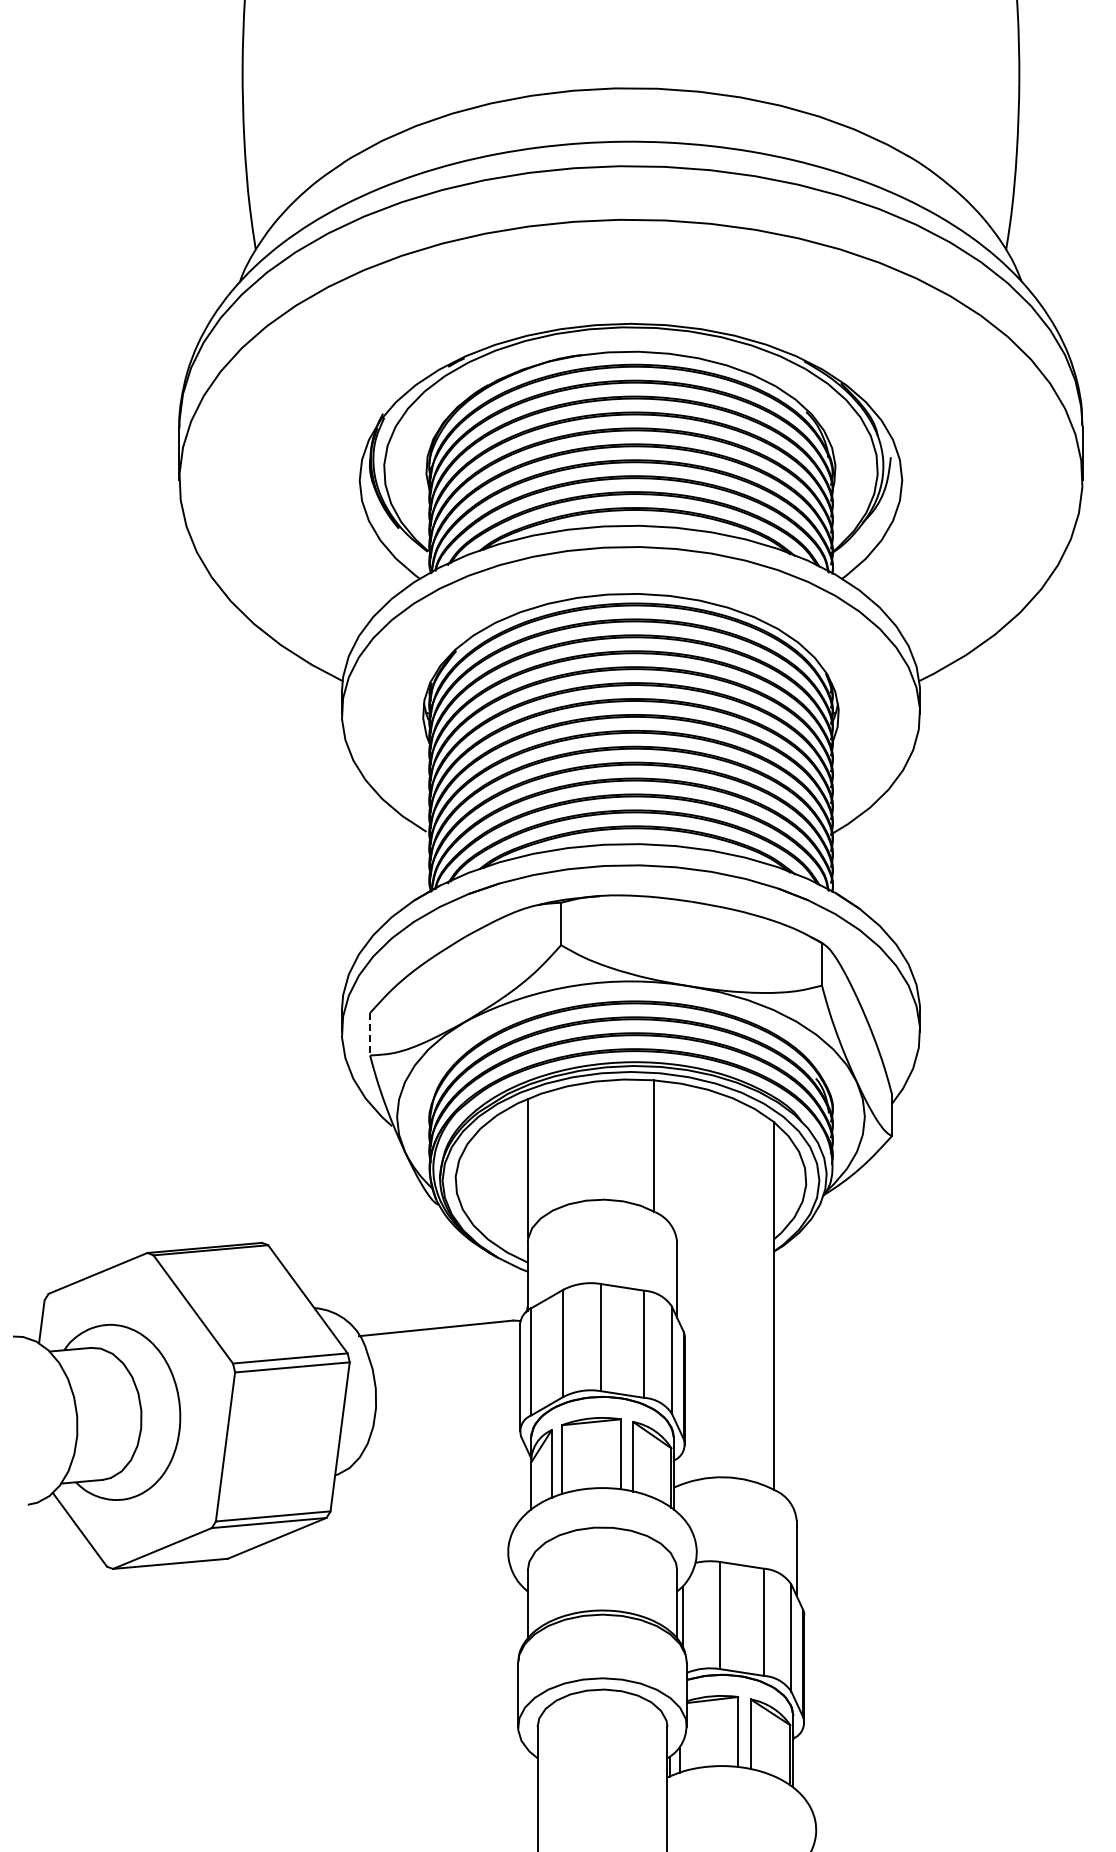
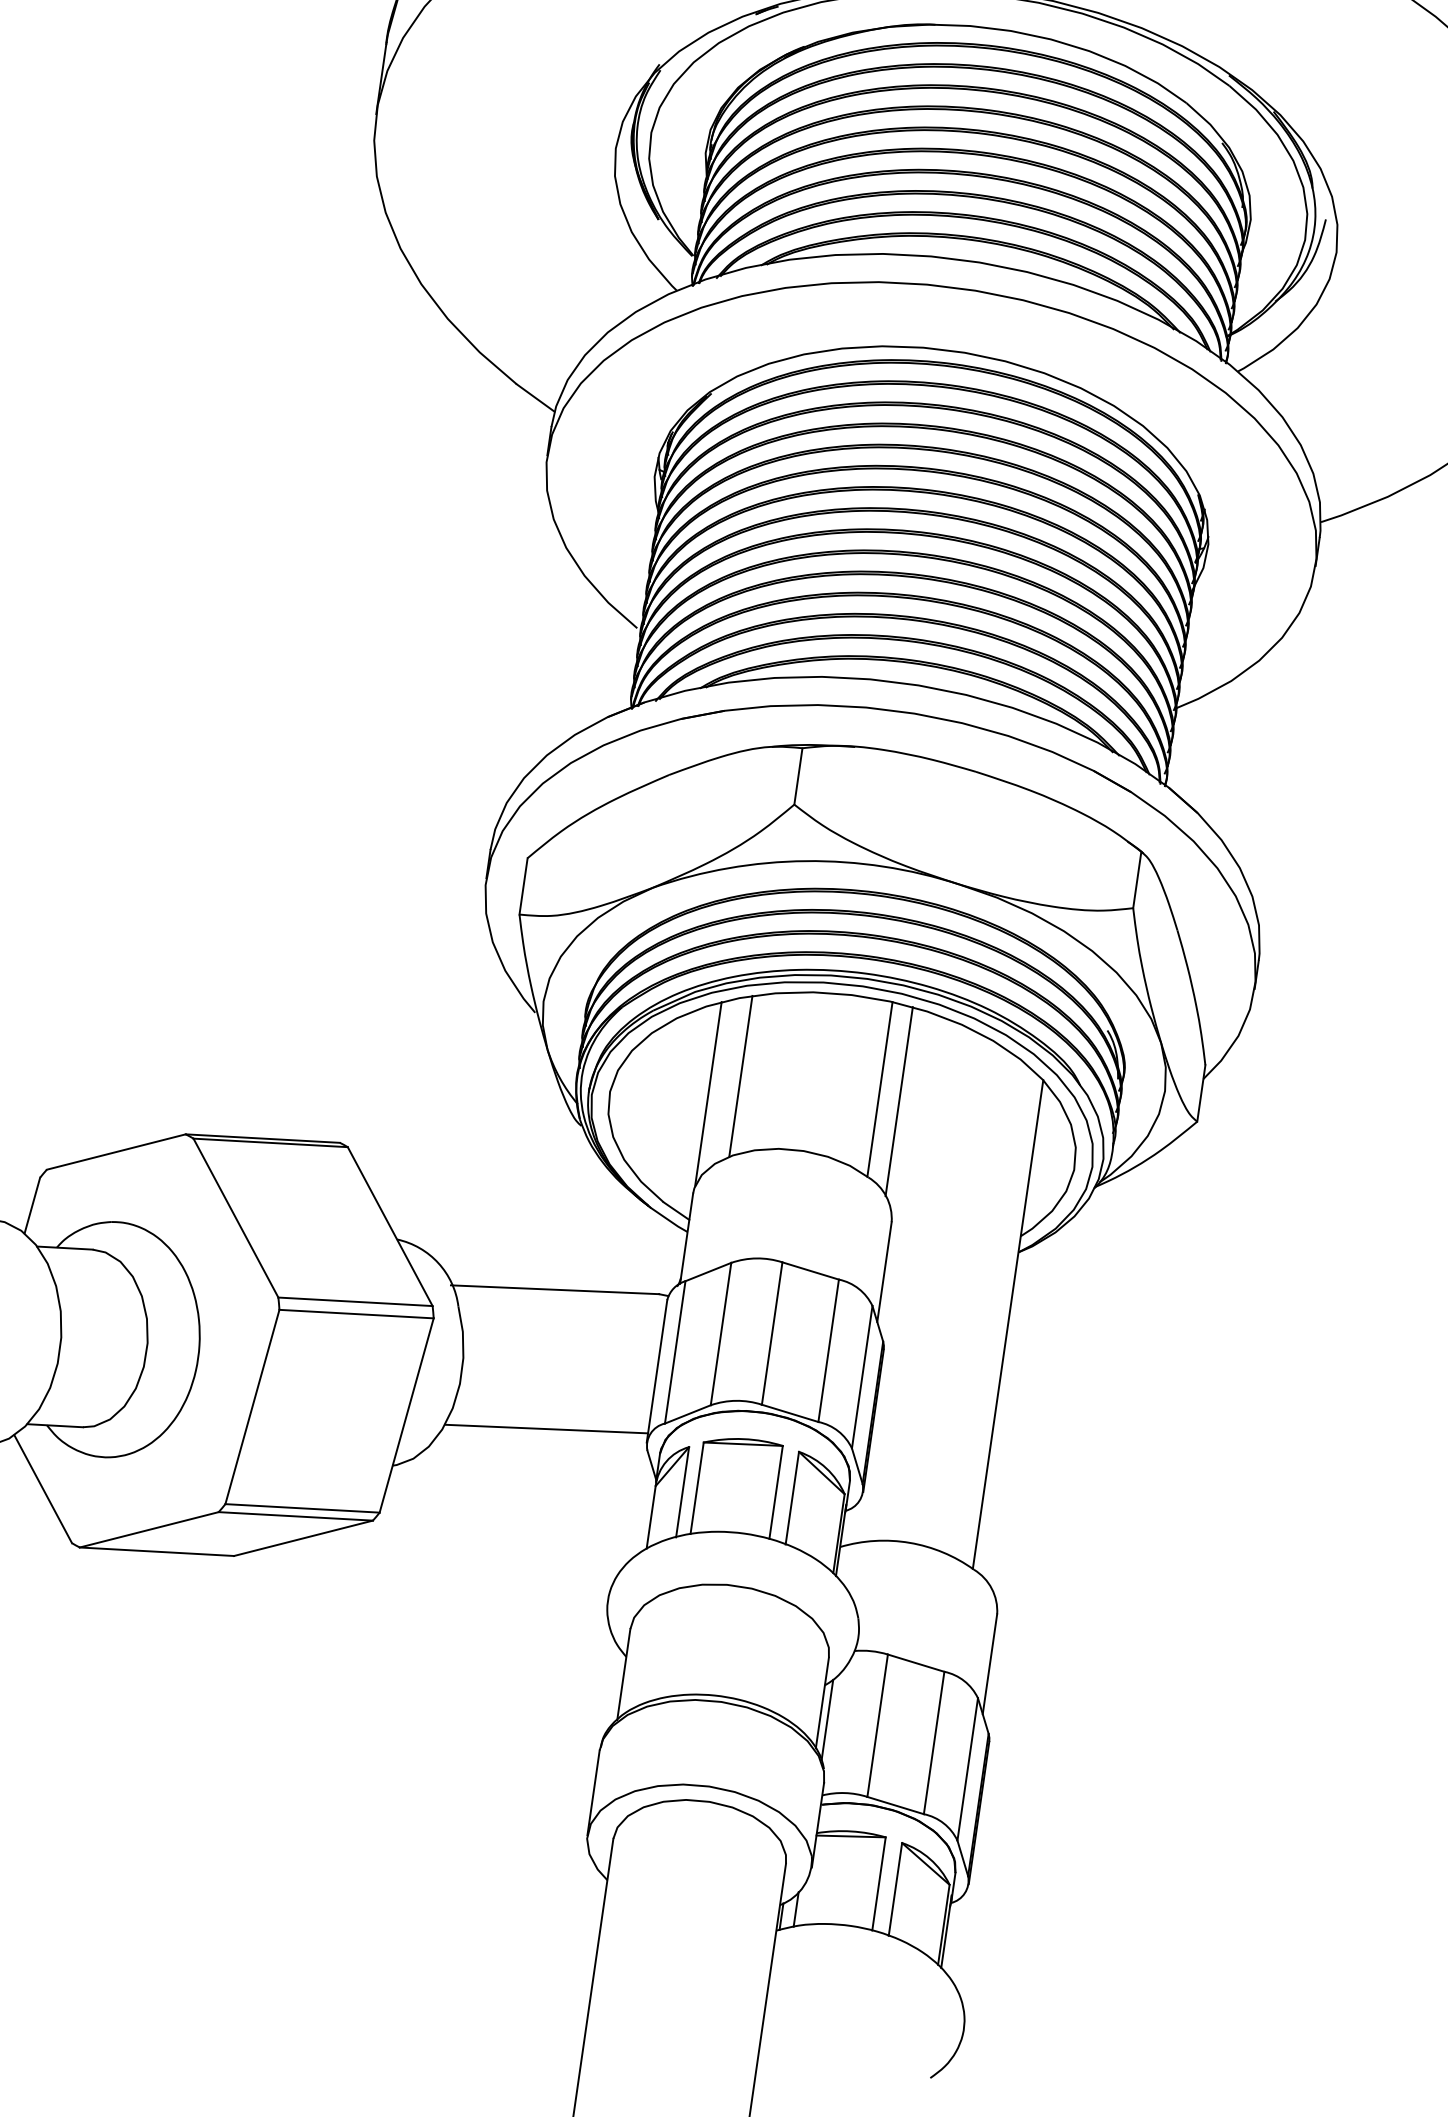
line: (370, 1034) -> (524, 886), dashed -> solid
line: (550, 1150) -> (740, 1075), added
line: (669, 1152) -> (898, 1100), added
line: (444, 1431) -> (546, 1428), added

